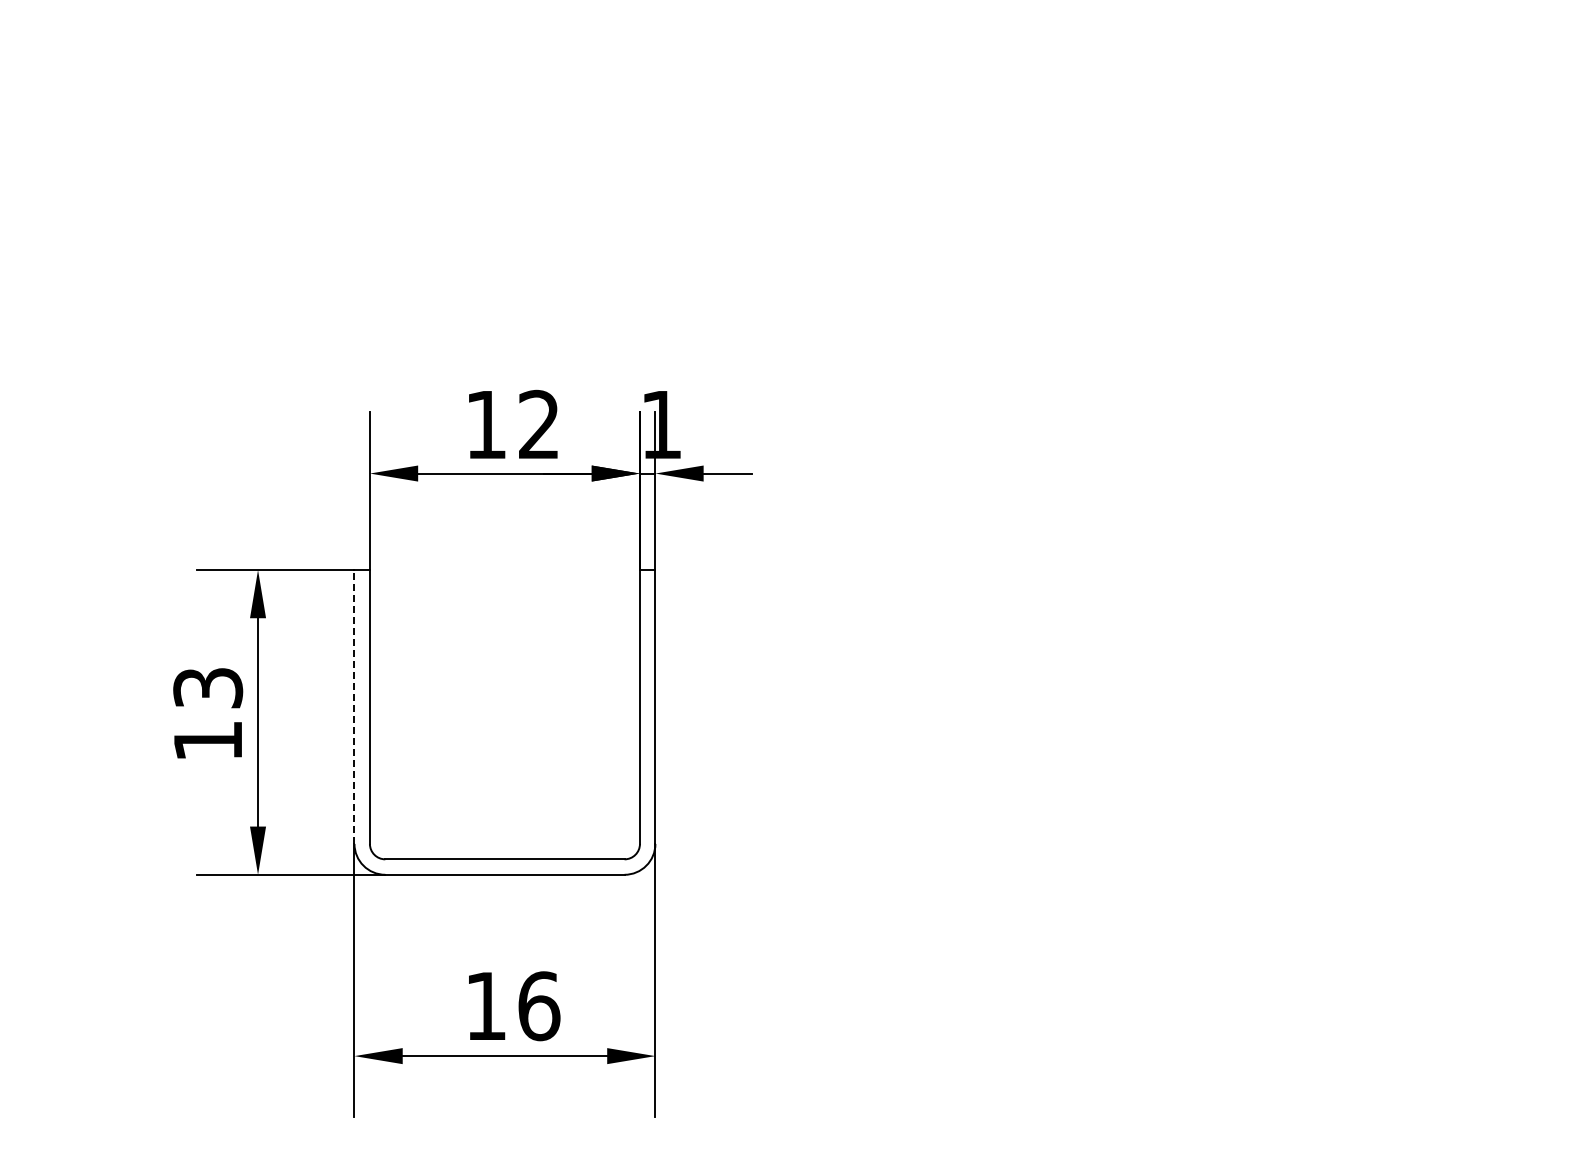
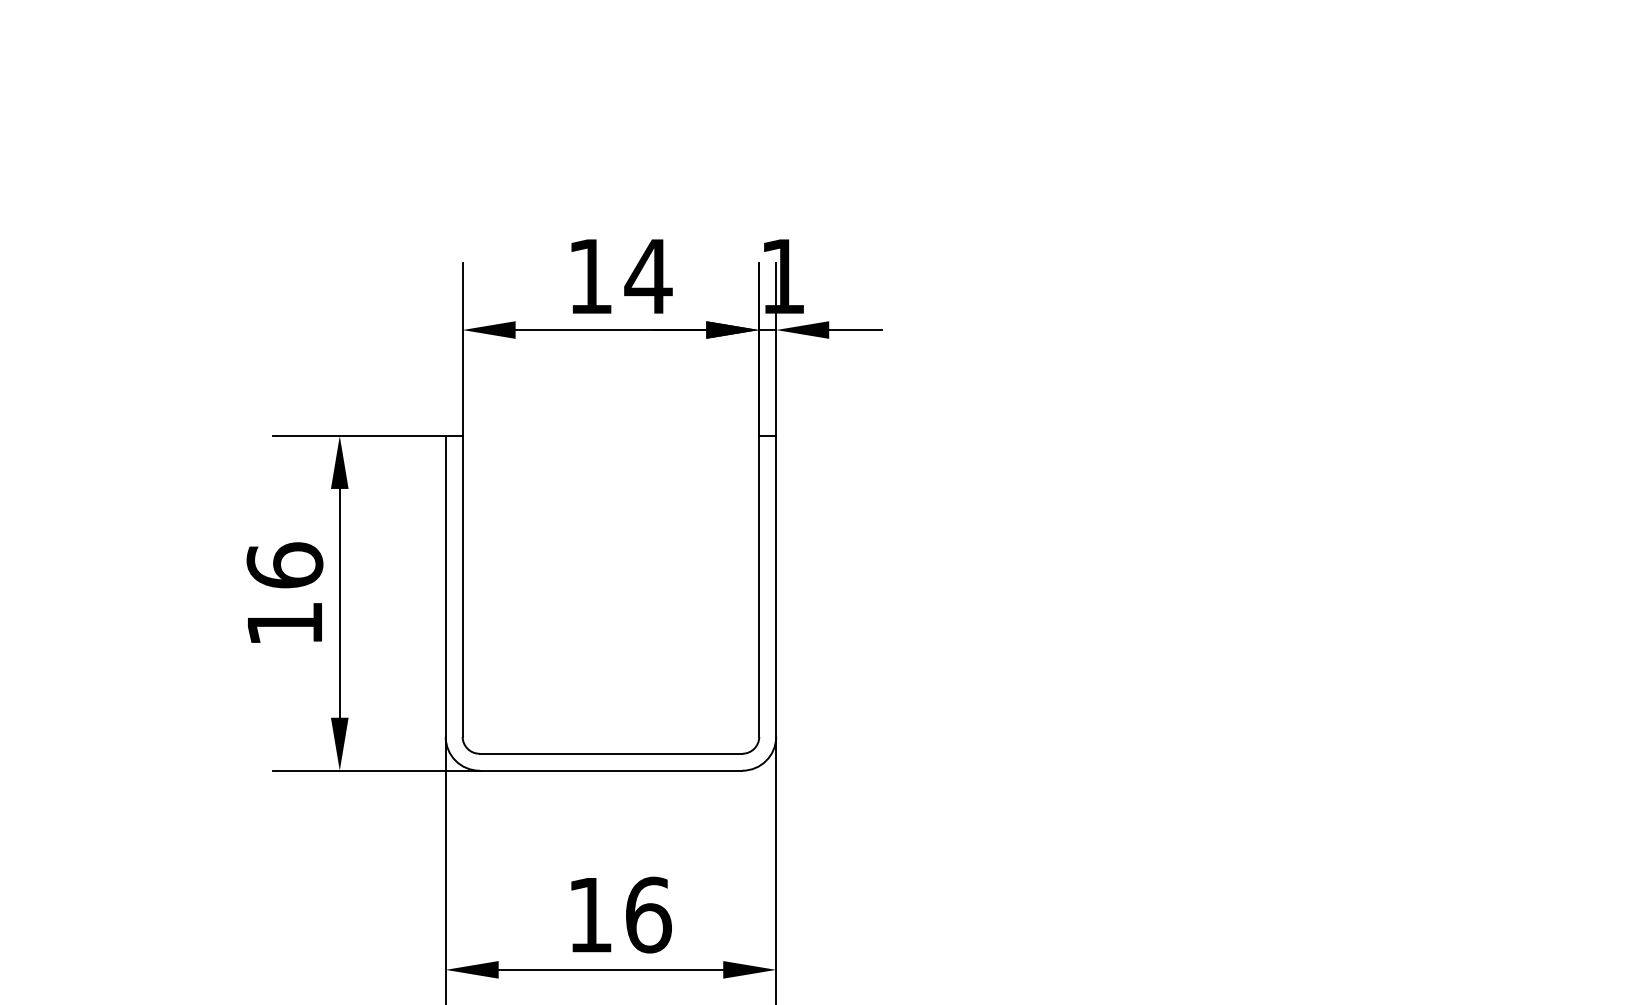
text: (539, 423) -> (648, 275), 12 -> 14
text: (208, 687) -> (285, 565), 13 -> 16
line: (354, 706) -> (445, 585), dashed -> solid

